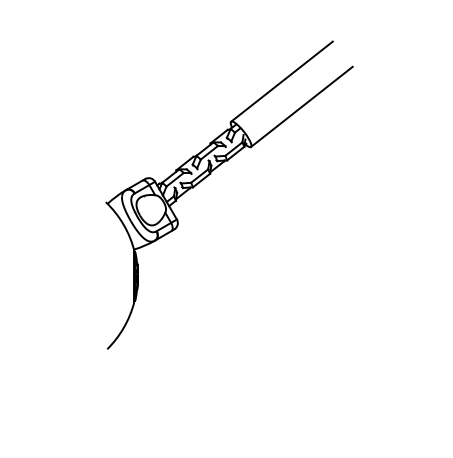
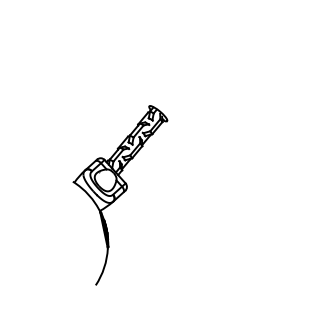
line: (281, 81) -> (178, 70), removed
line: (301, 106) -> (196, 85), removed

